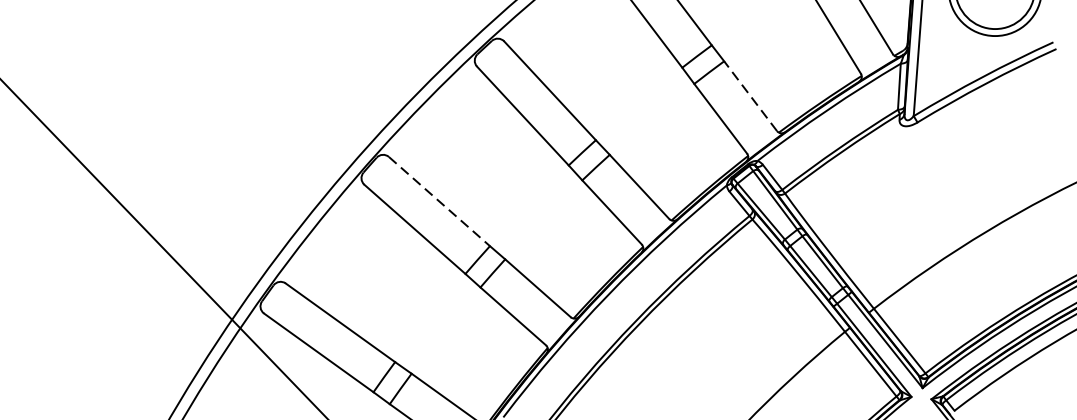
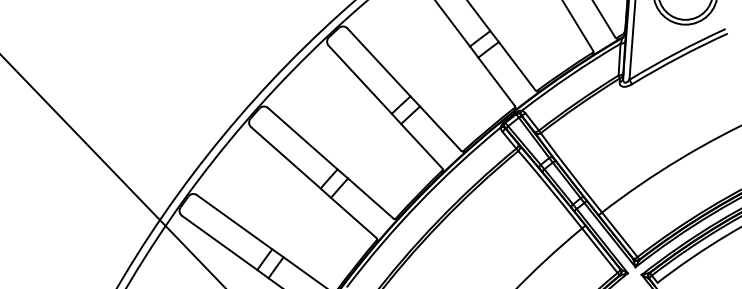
line: (749, 95) -> (516, 65), dashed -> solid
line: (440, 202) -> (303, 139), dashed -> solid

